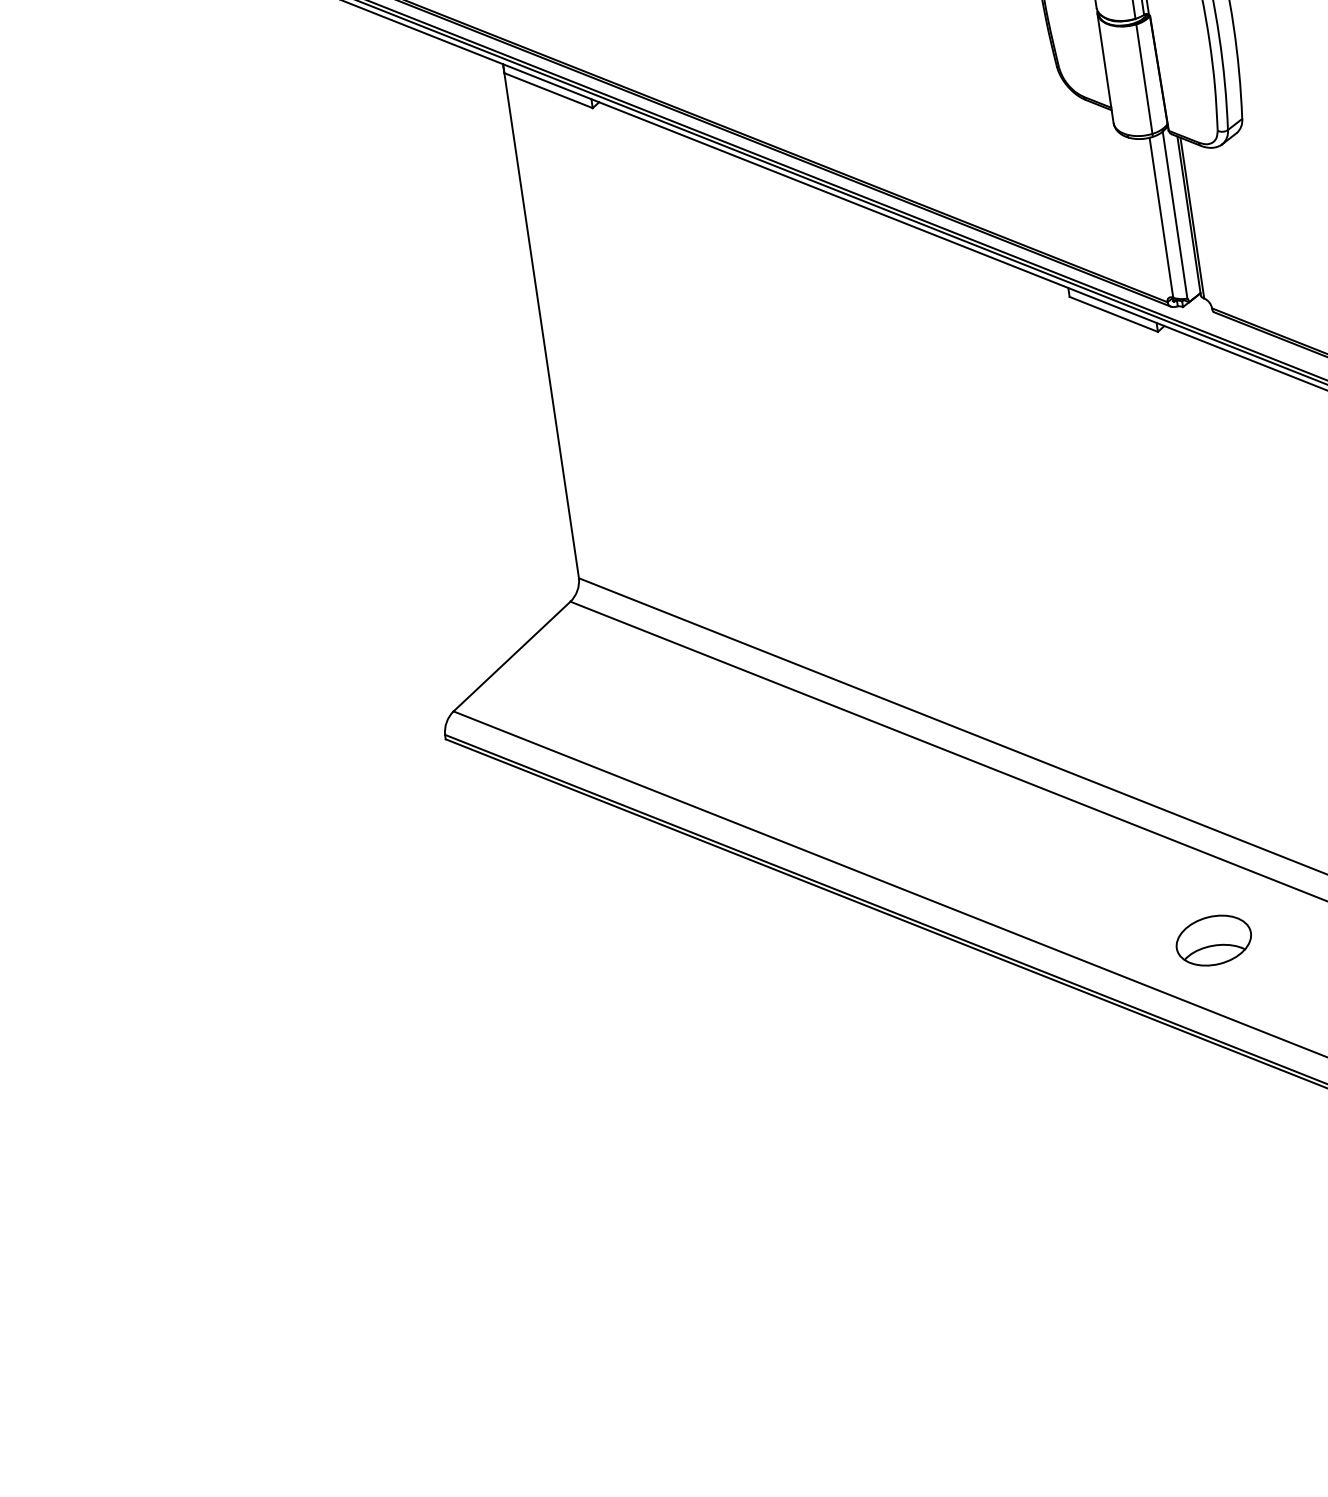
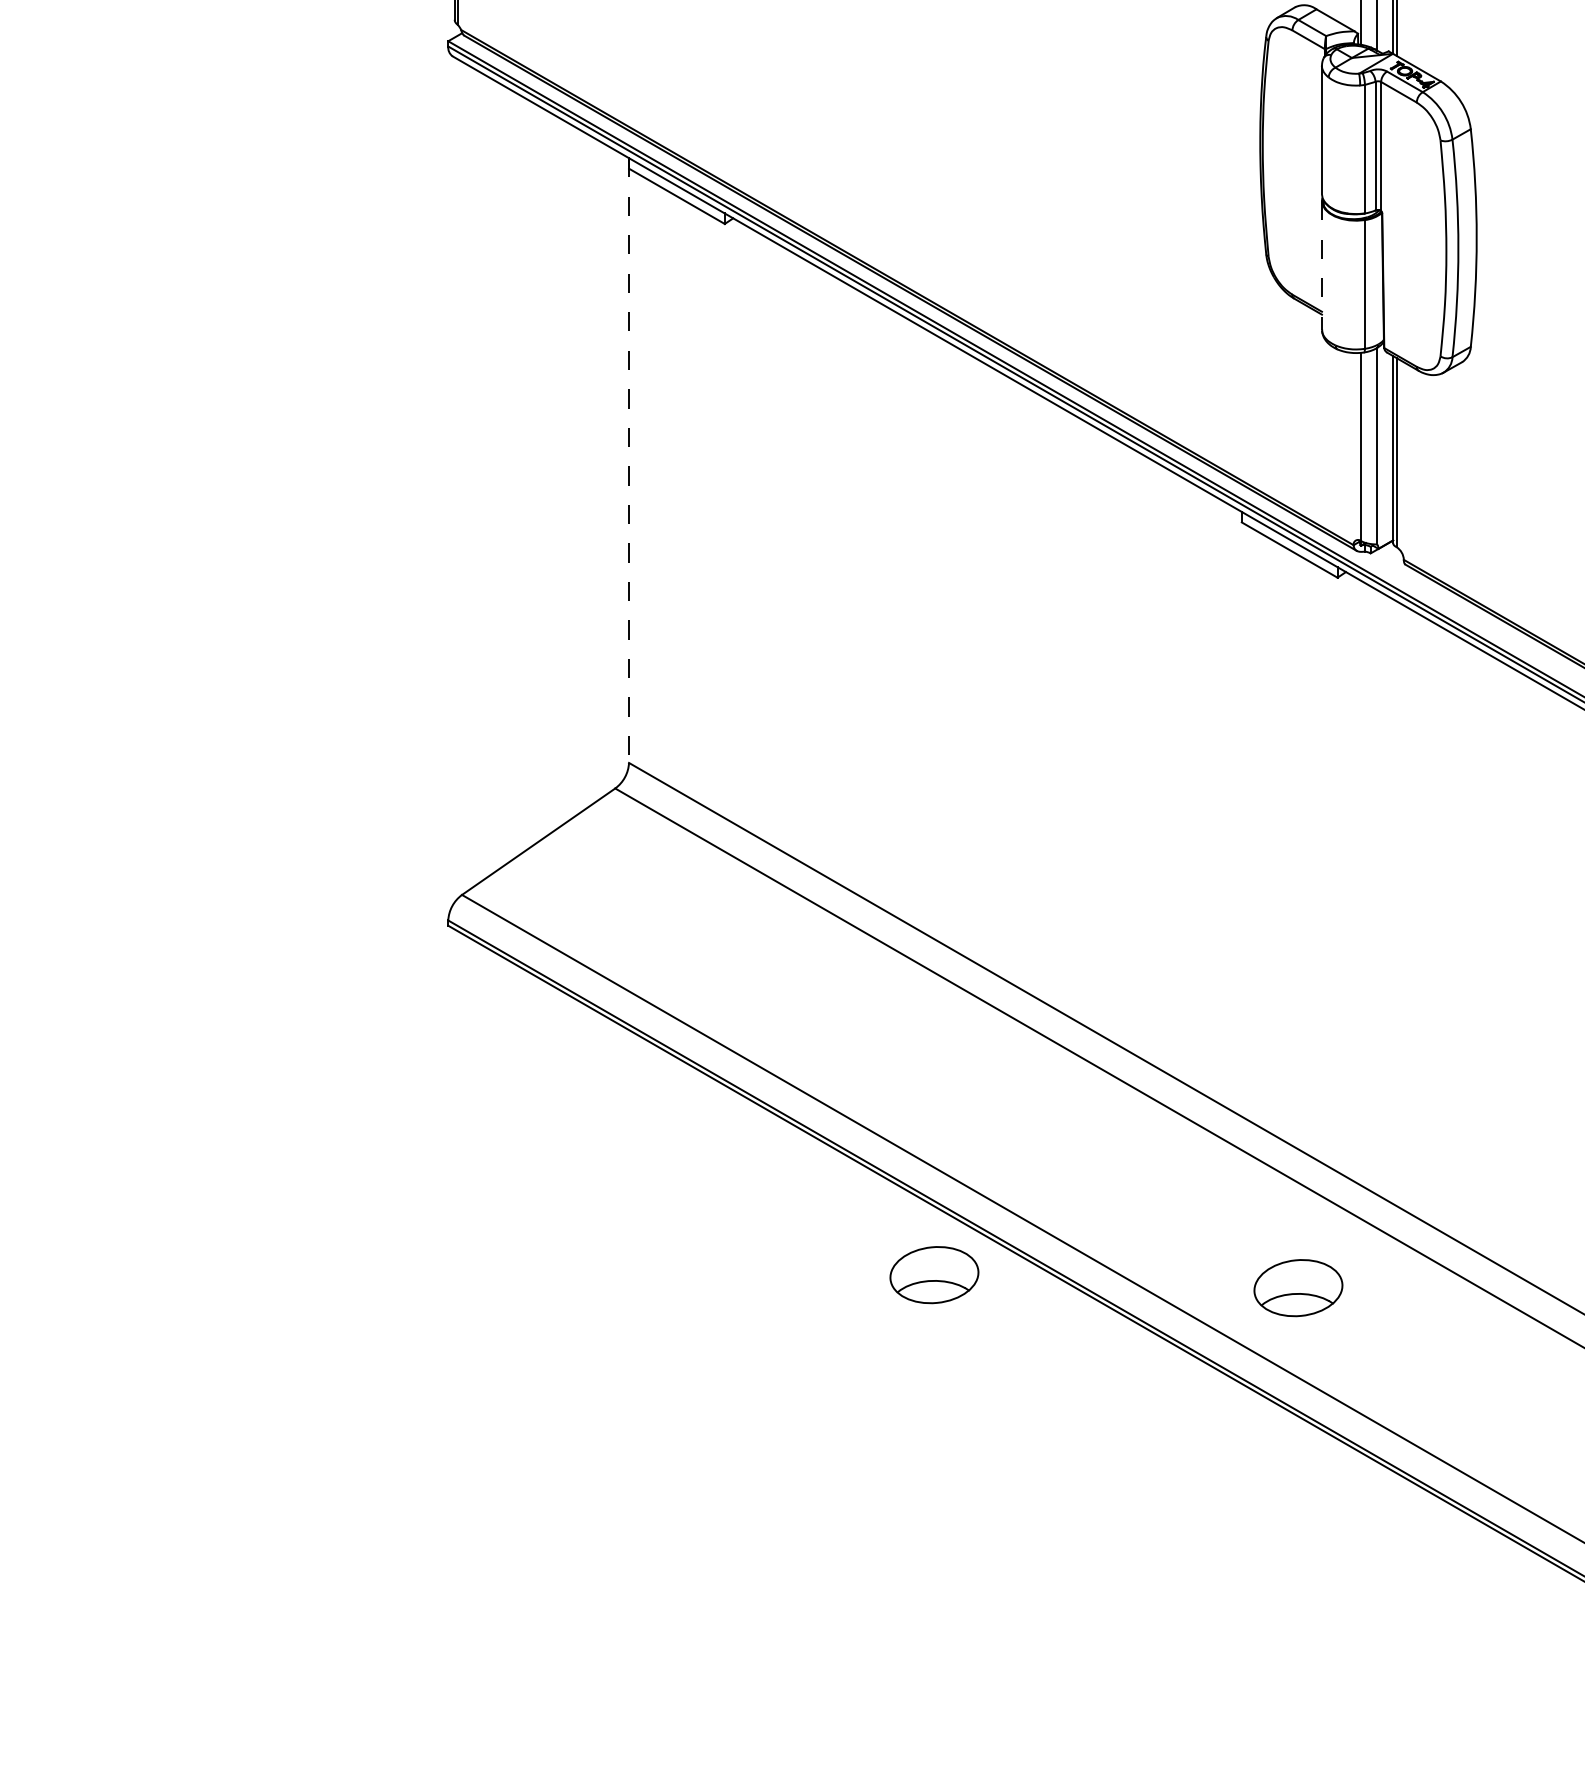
line: (1105, 68) -> (1321, 265), solid -> dashed
line: (541, 321) -> (629, 461), solid -> dashed
part: (902, 975) -> (934, 1275), added

